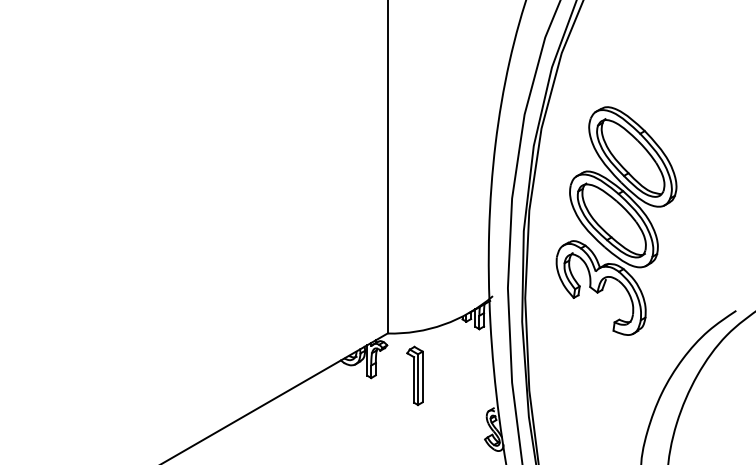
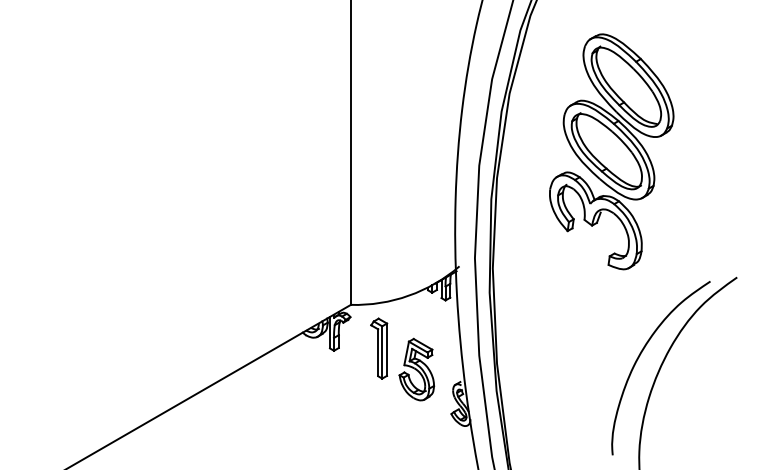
part: (616, 220) -> (611, 151), moved
part: (451, 395) -> (416, 368), added

